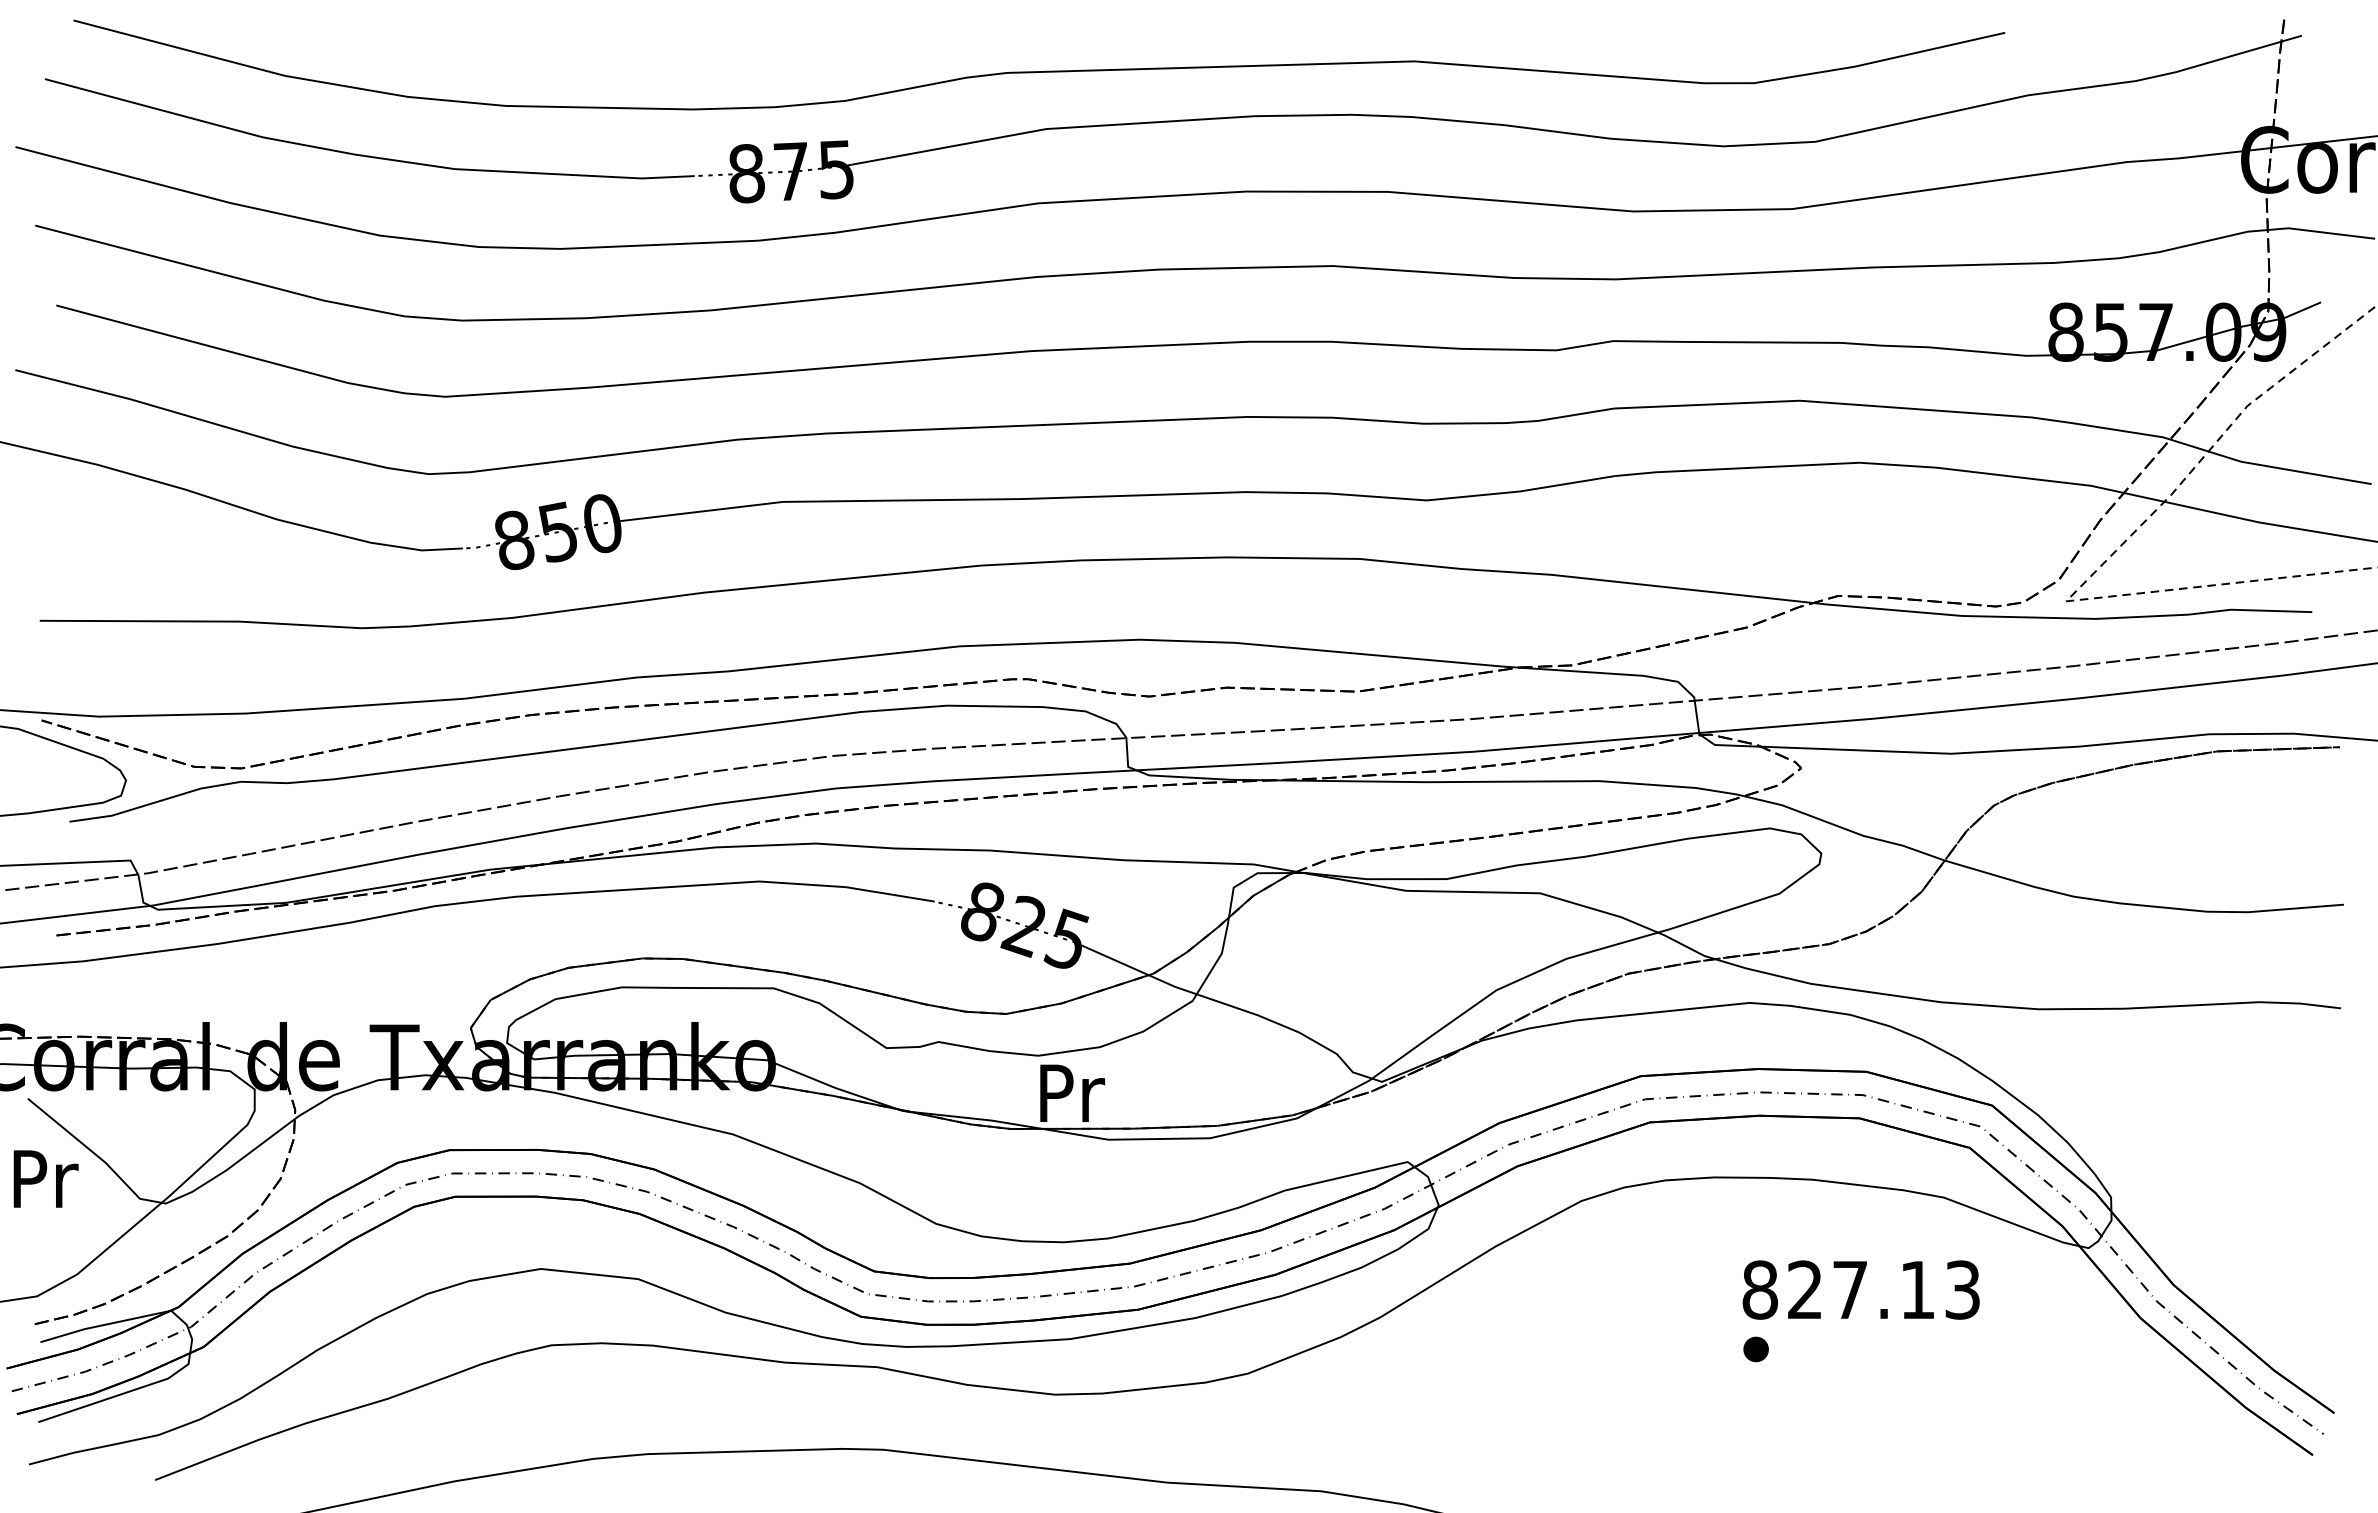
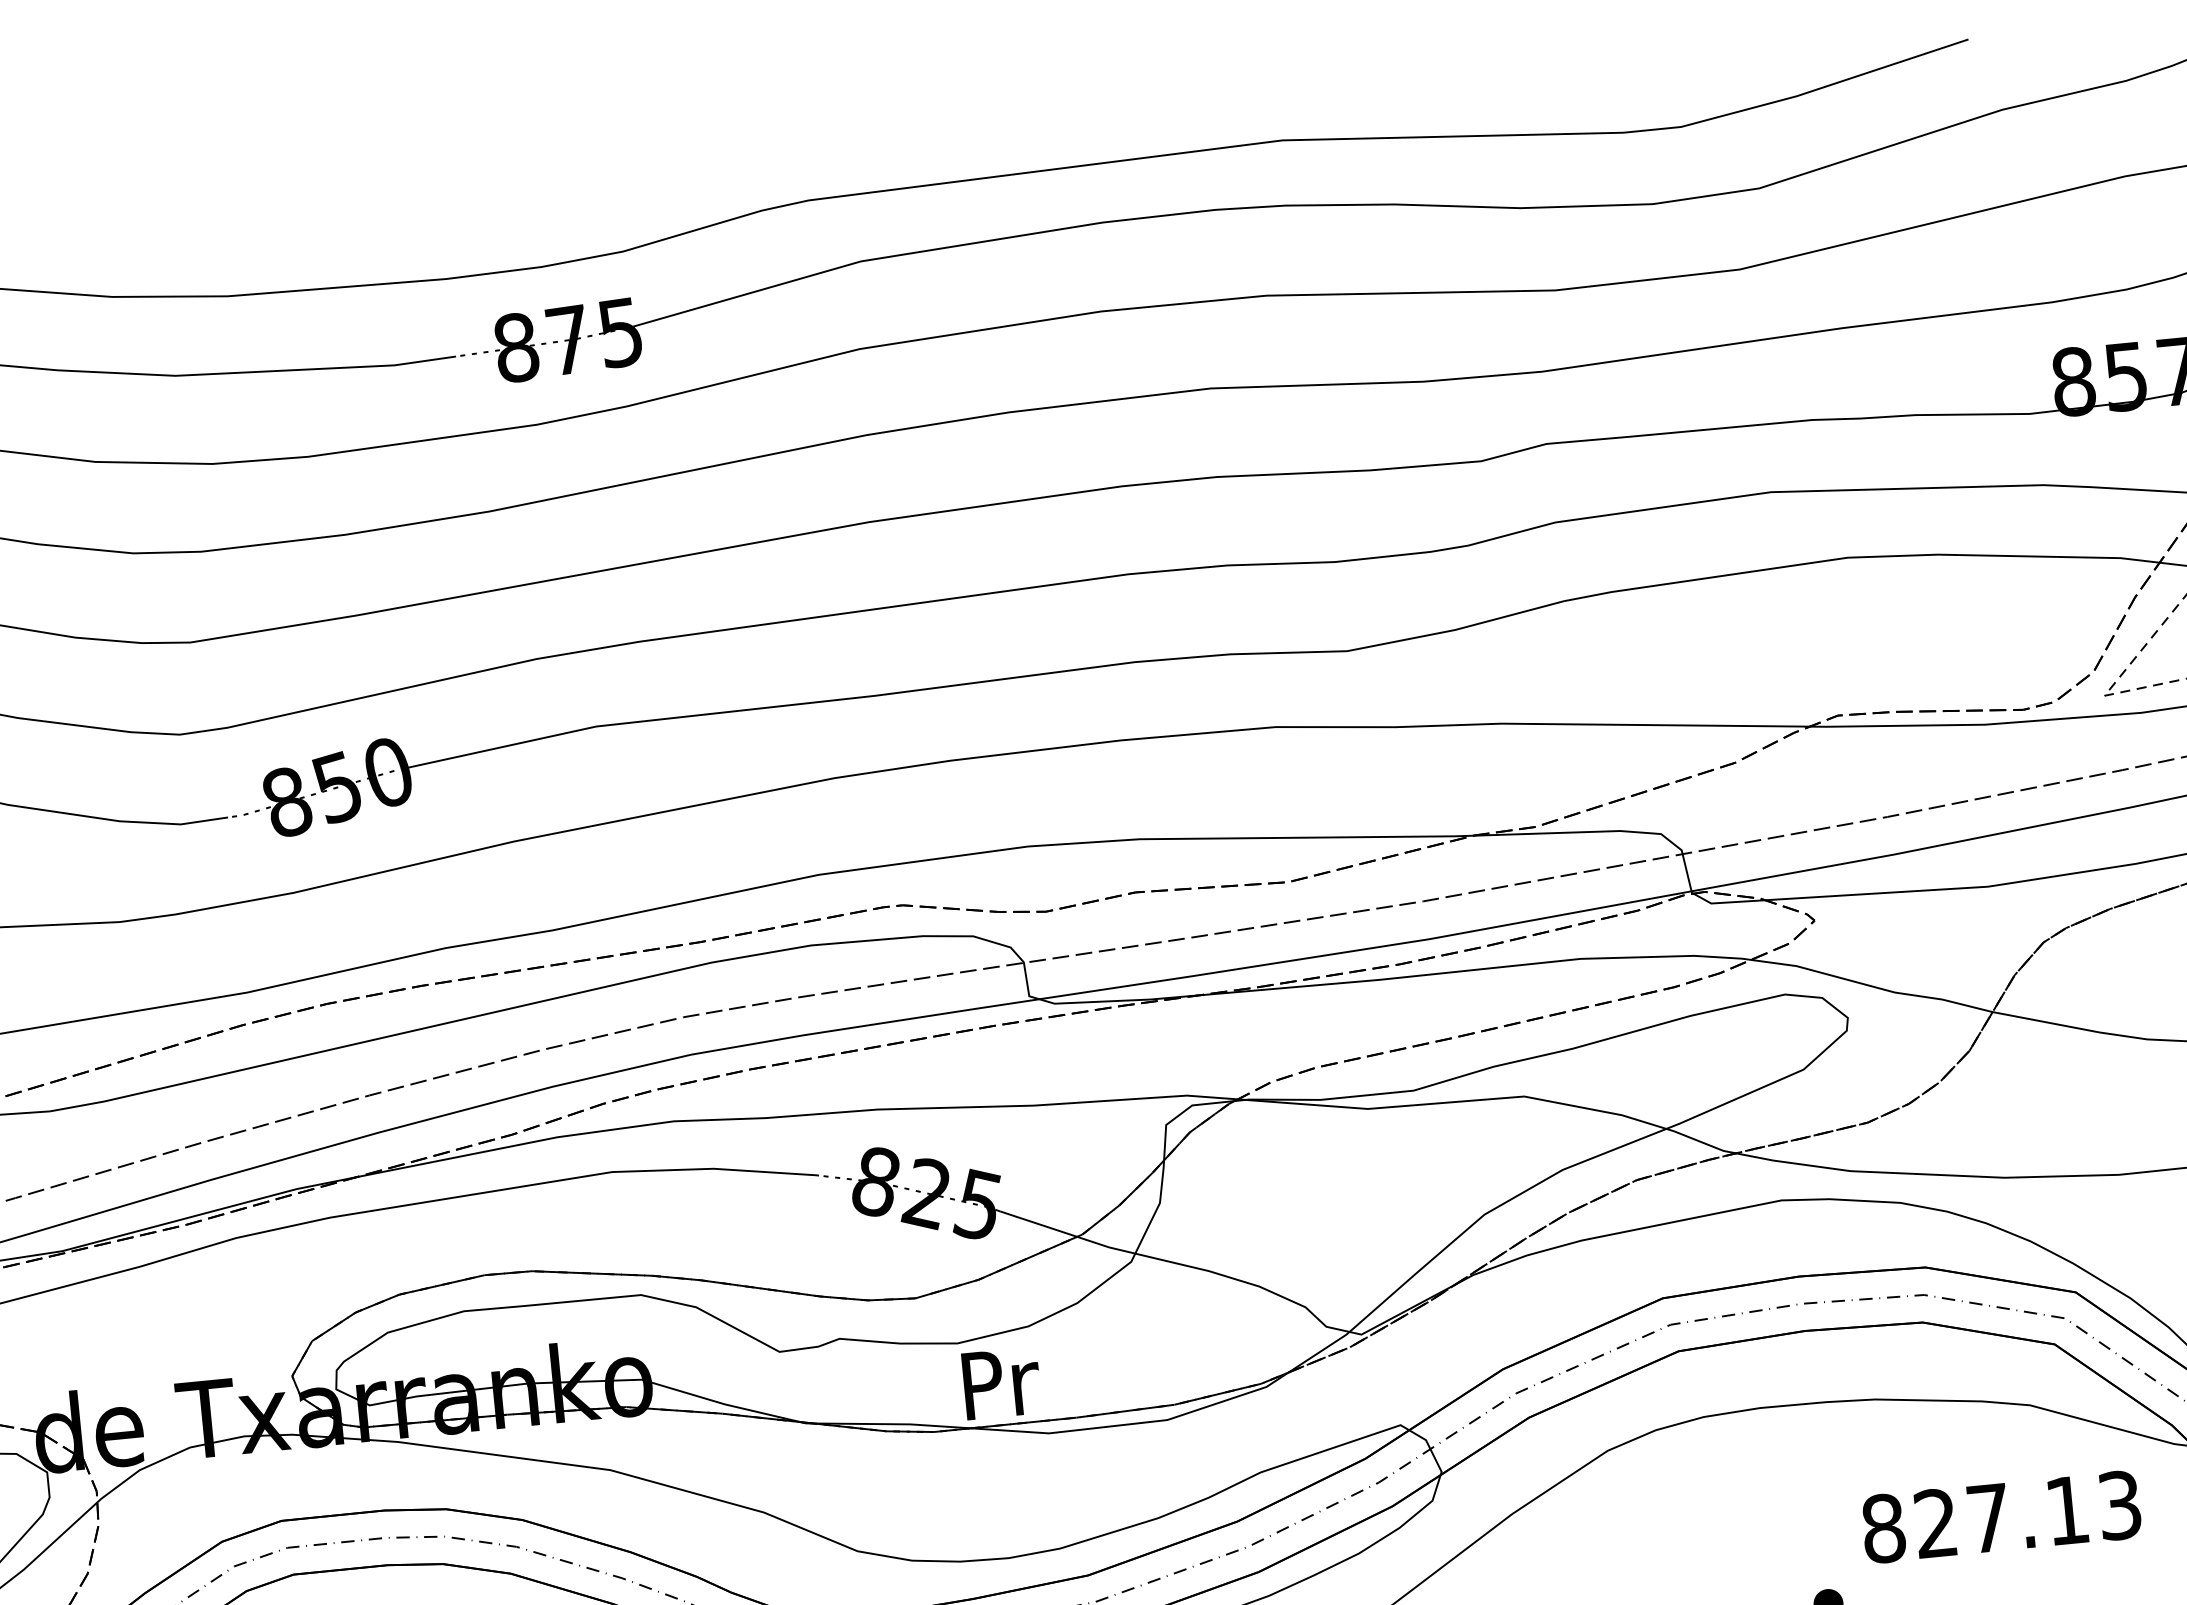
text: (1860, 1289) -> (2000, 1516), moved

